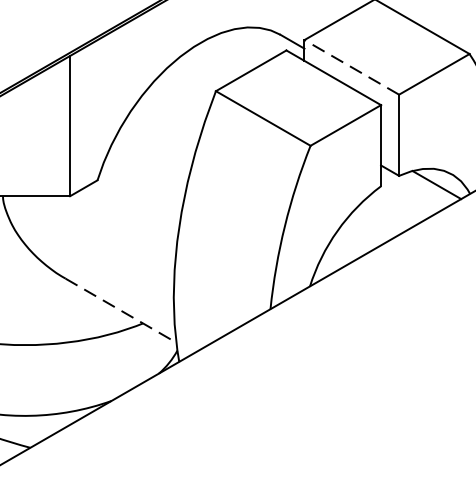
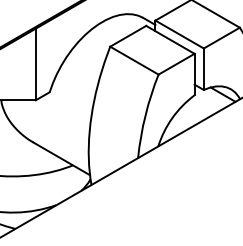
line: (351, 67) -> (179, 34), dashed -> solid
line: (120, 309) -> (61, 158), dashed -> solid

